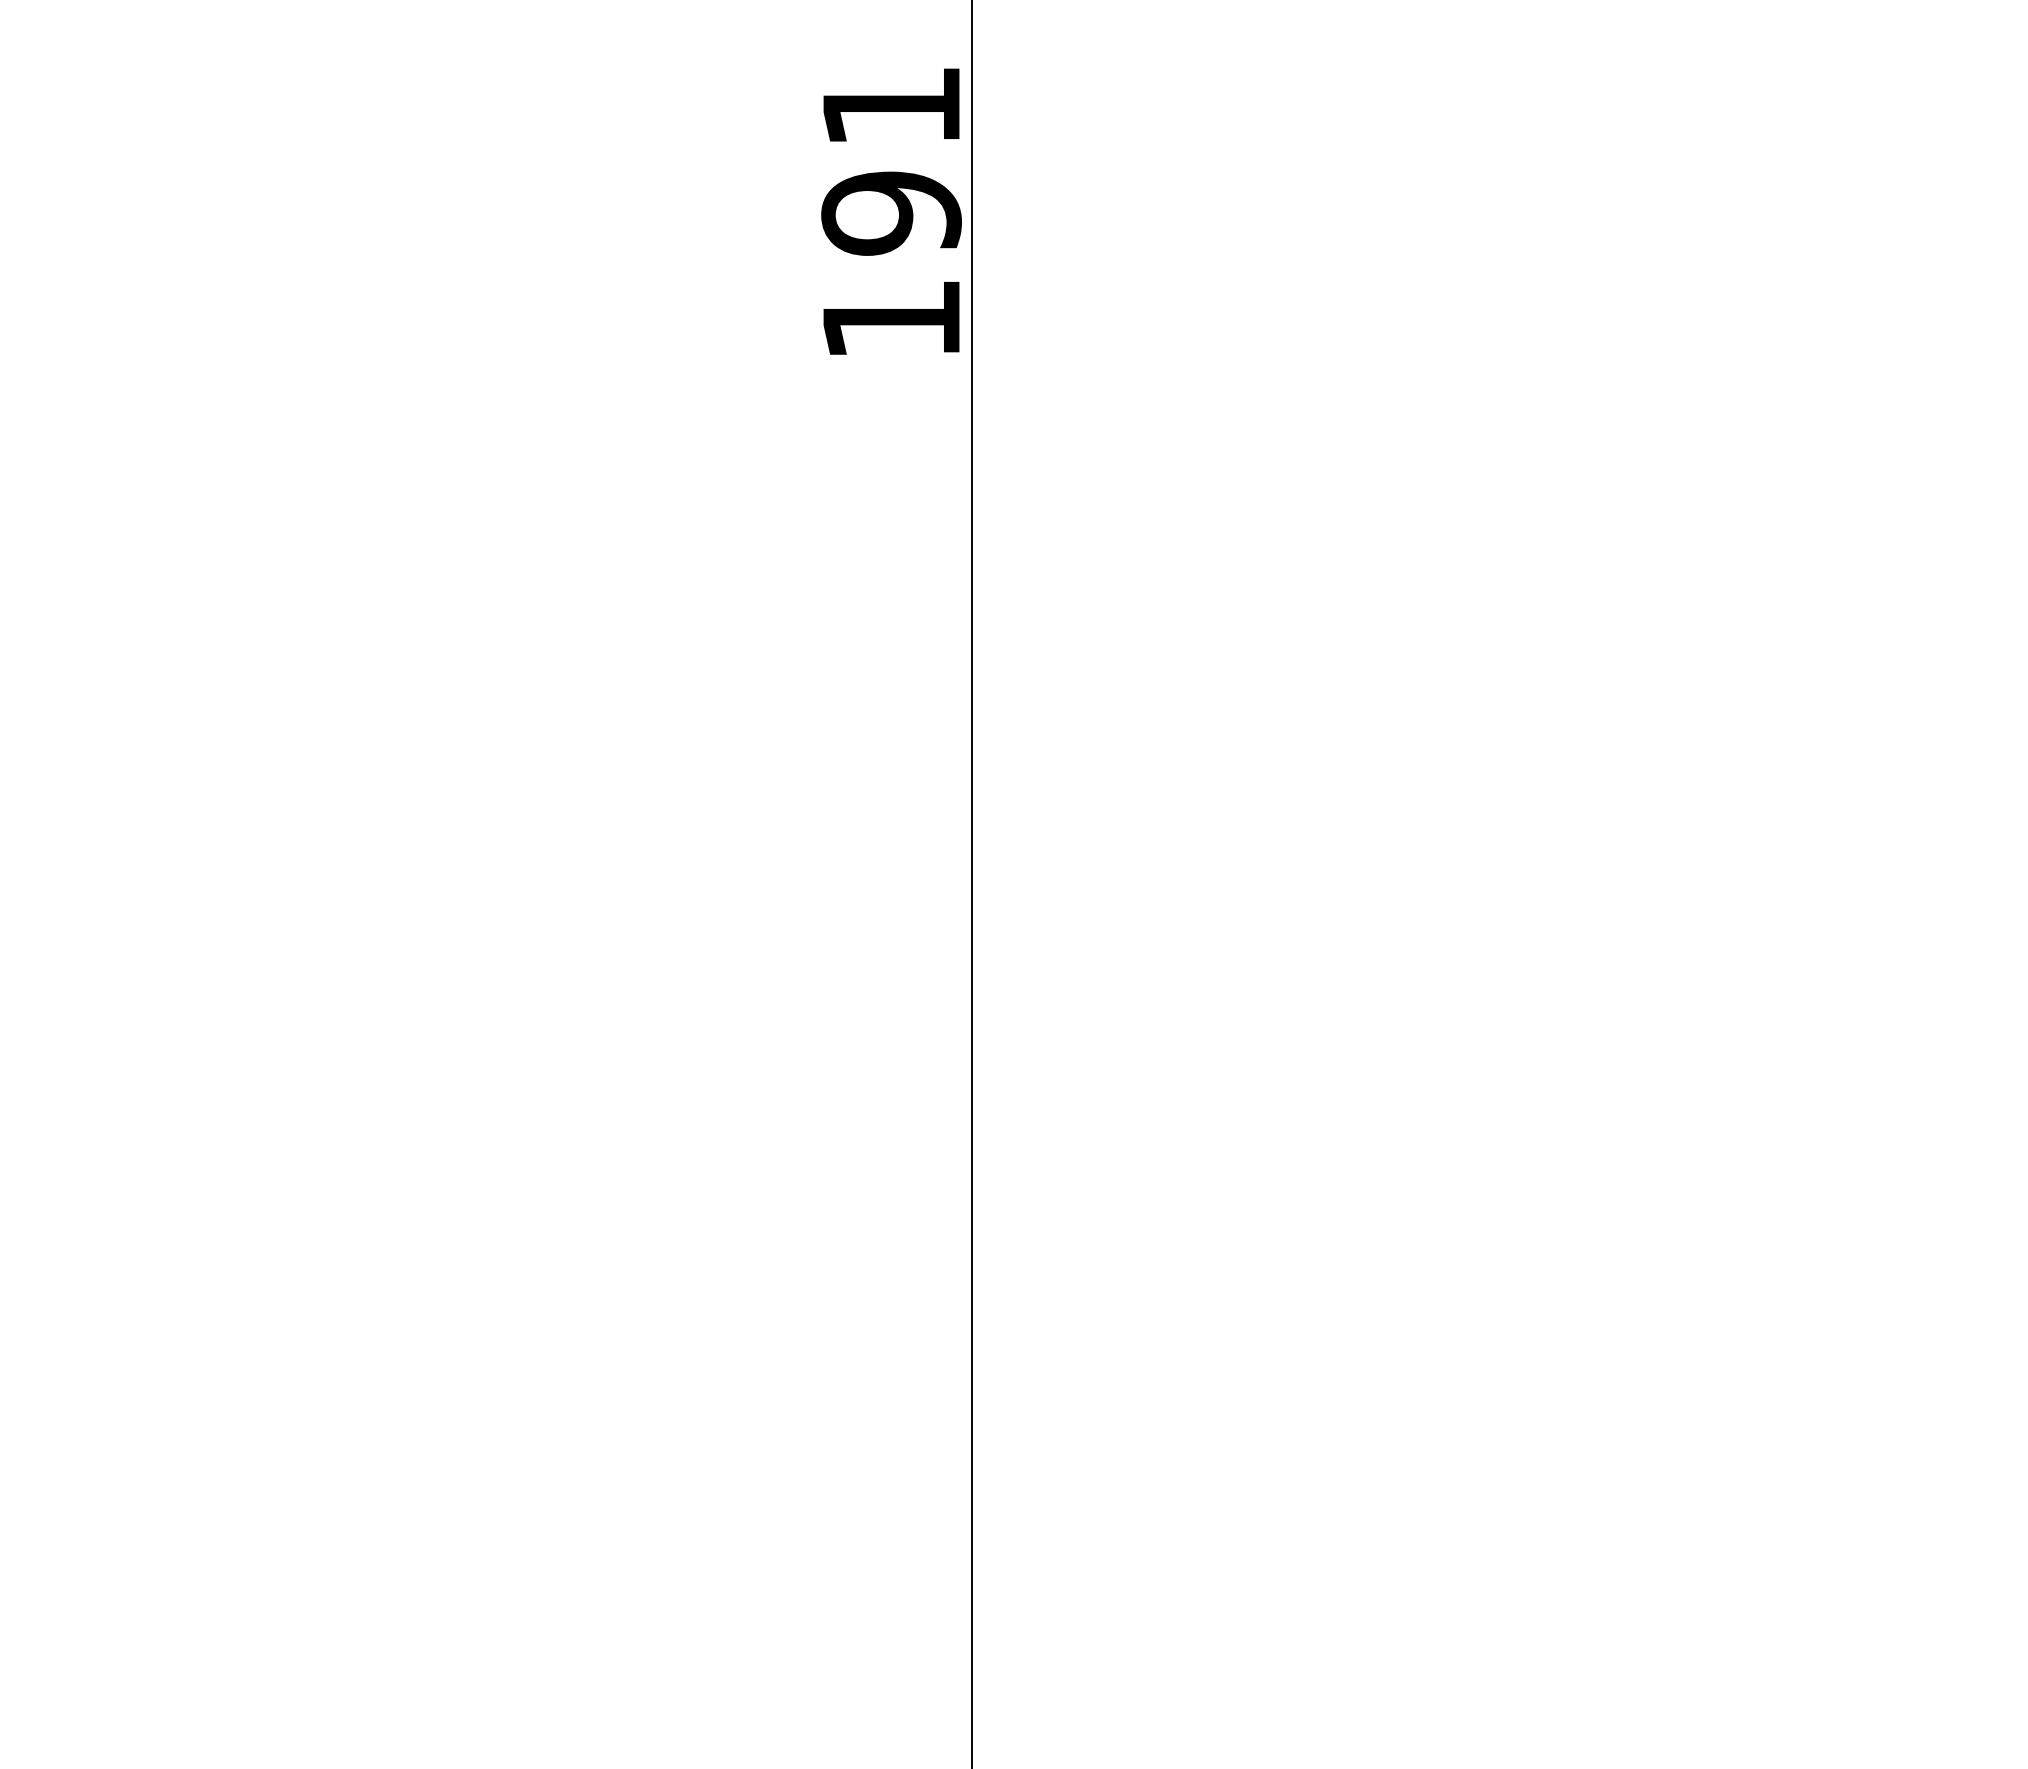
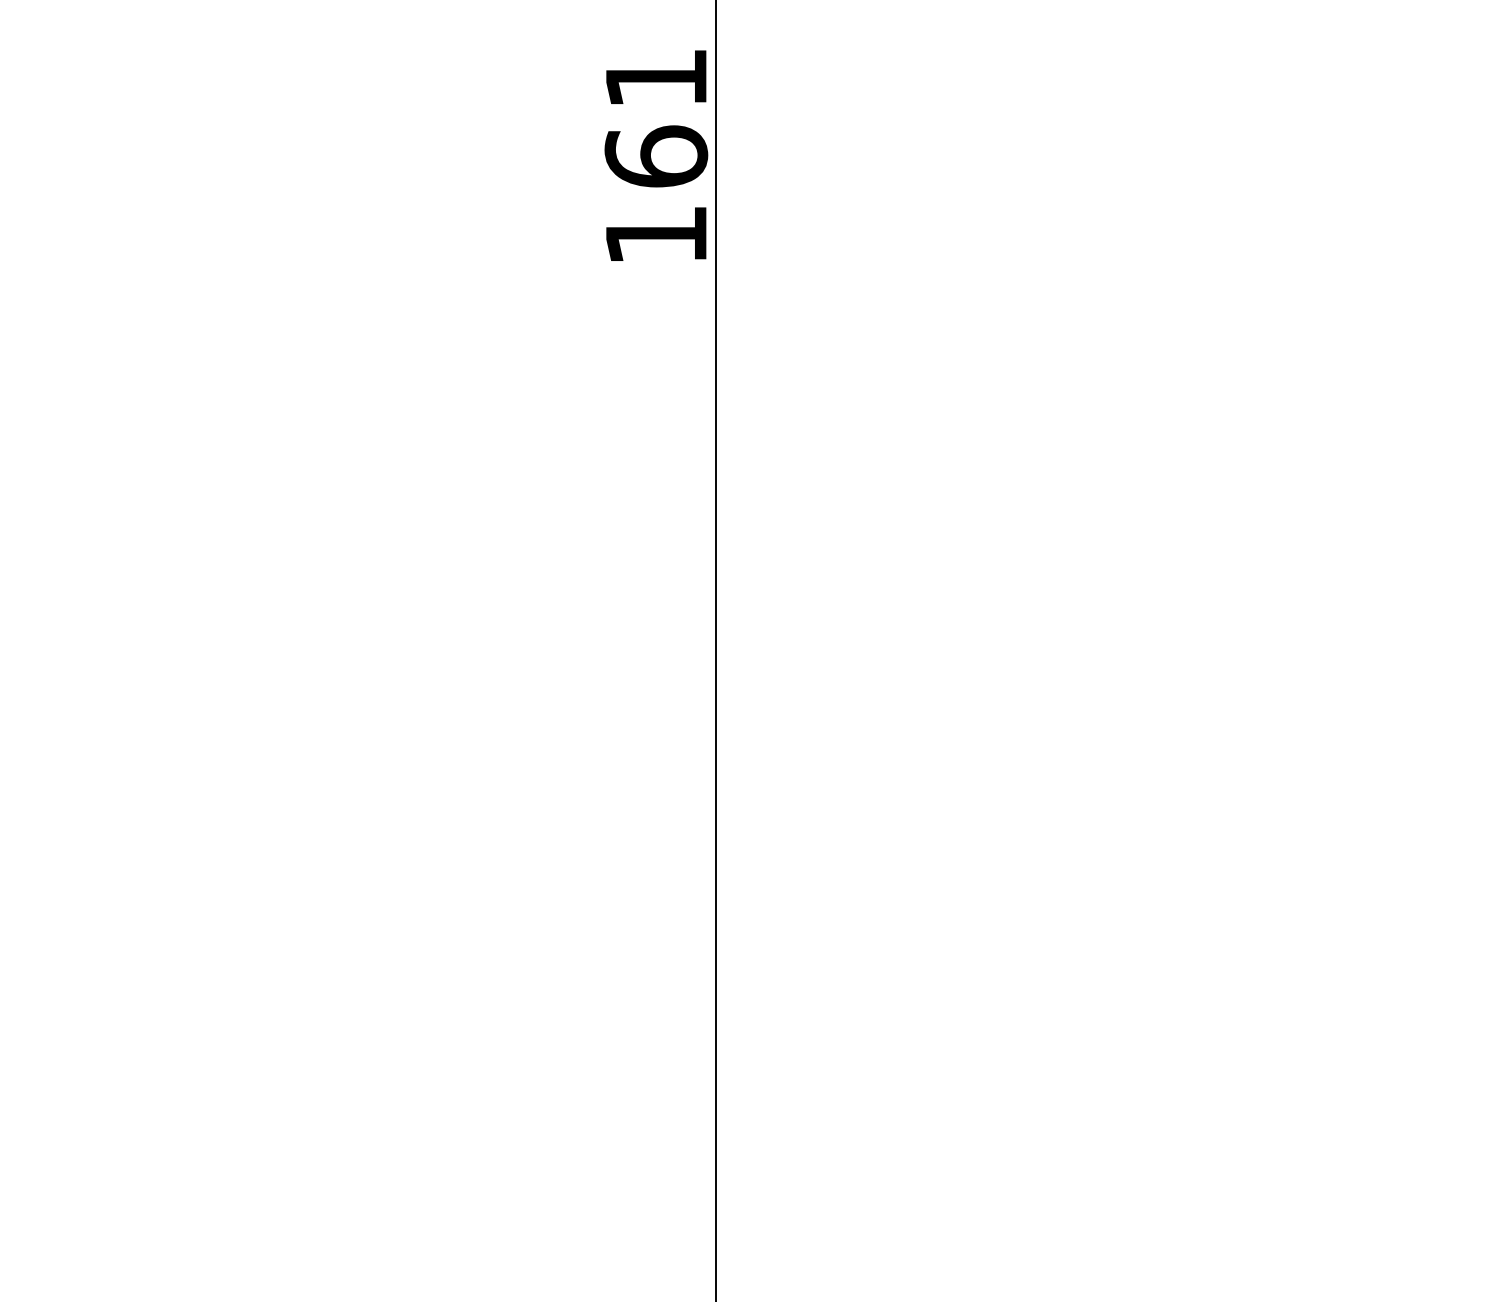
text: (891, 212) -> (656, 156), 191 -> 161

